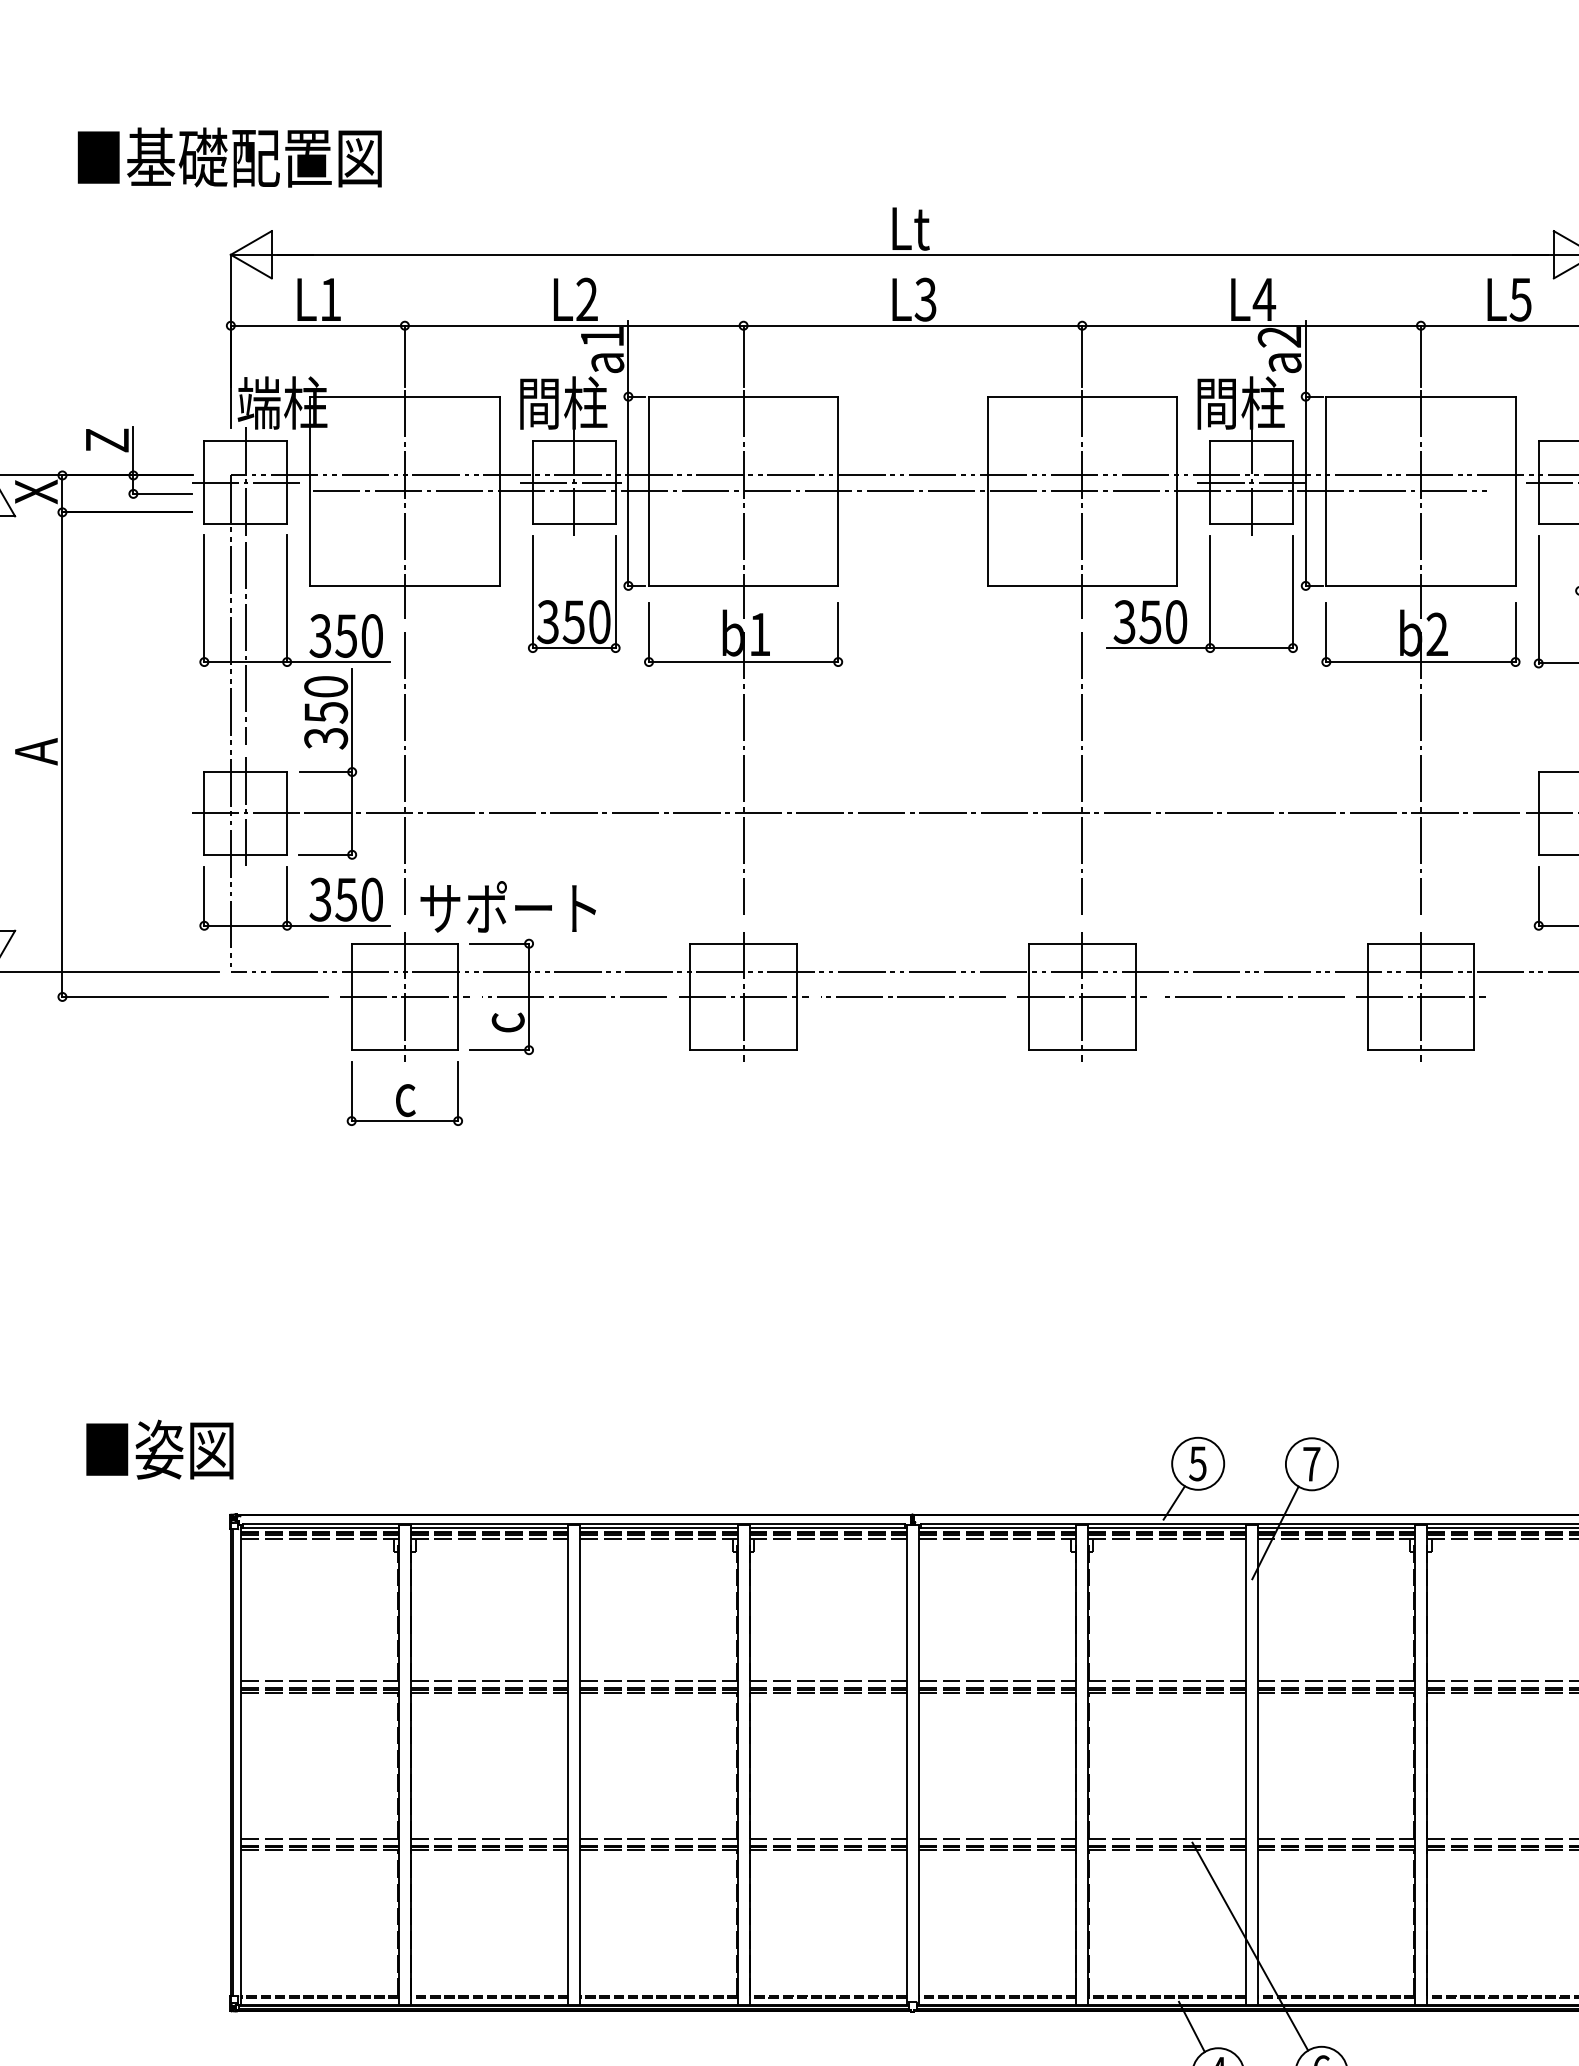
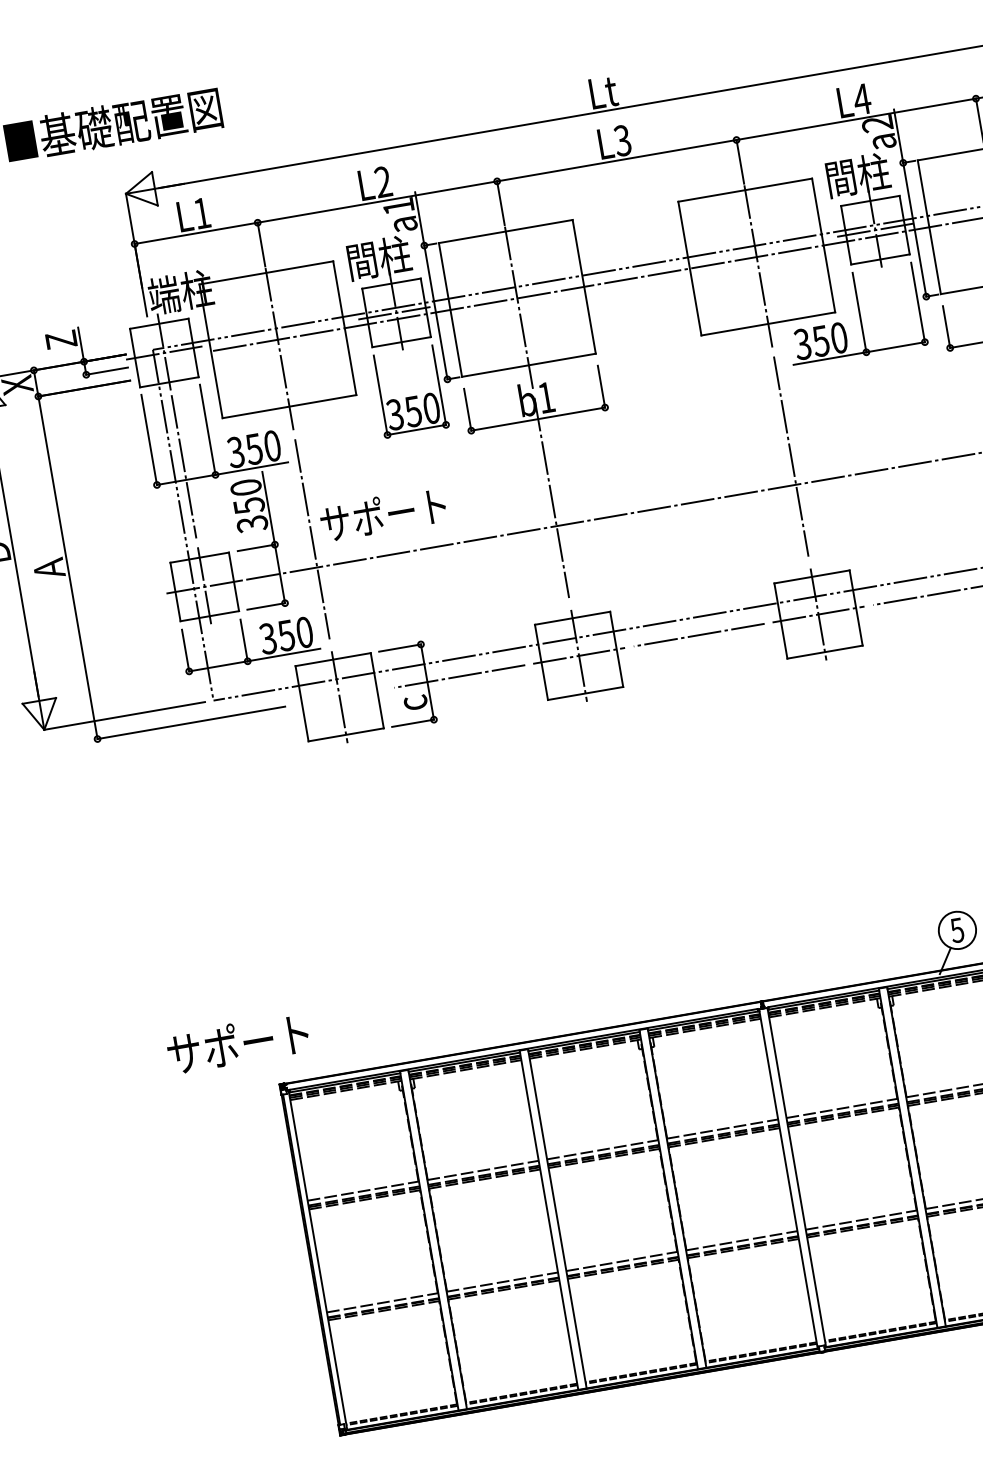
text: (507, 906) -> (382, 514), moved
line: (404, 996) -> (339, 696), removed
part: (404, 1093) -> (351, 765), removed
text: (183, 1449) -> (238, 1044), ■姿図 -> サポート

